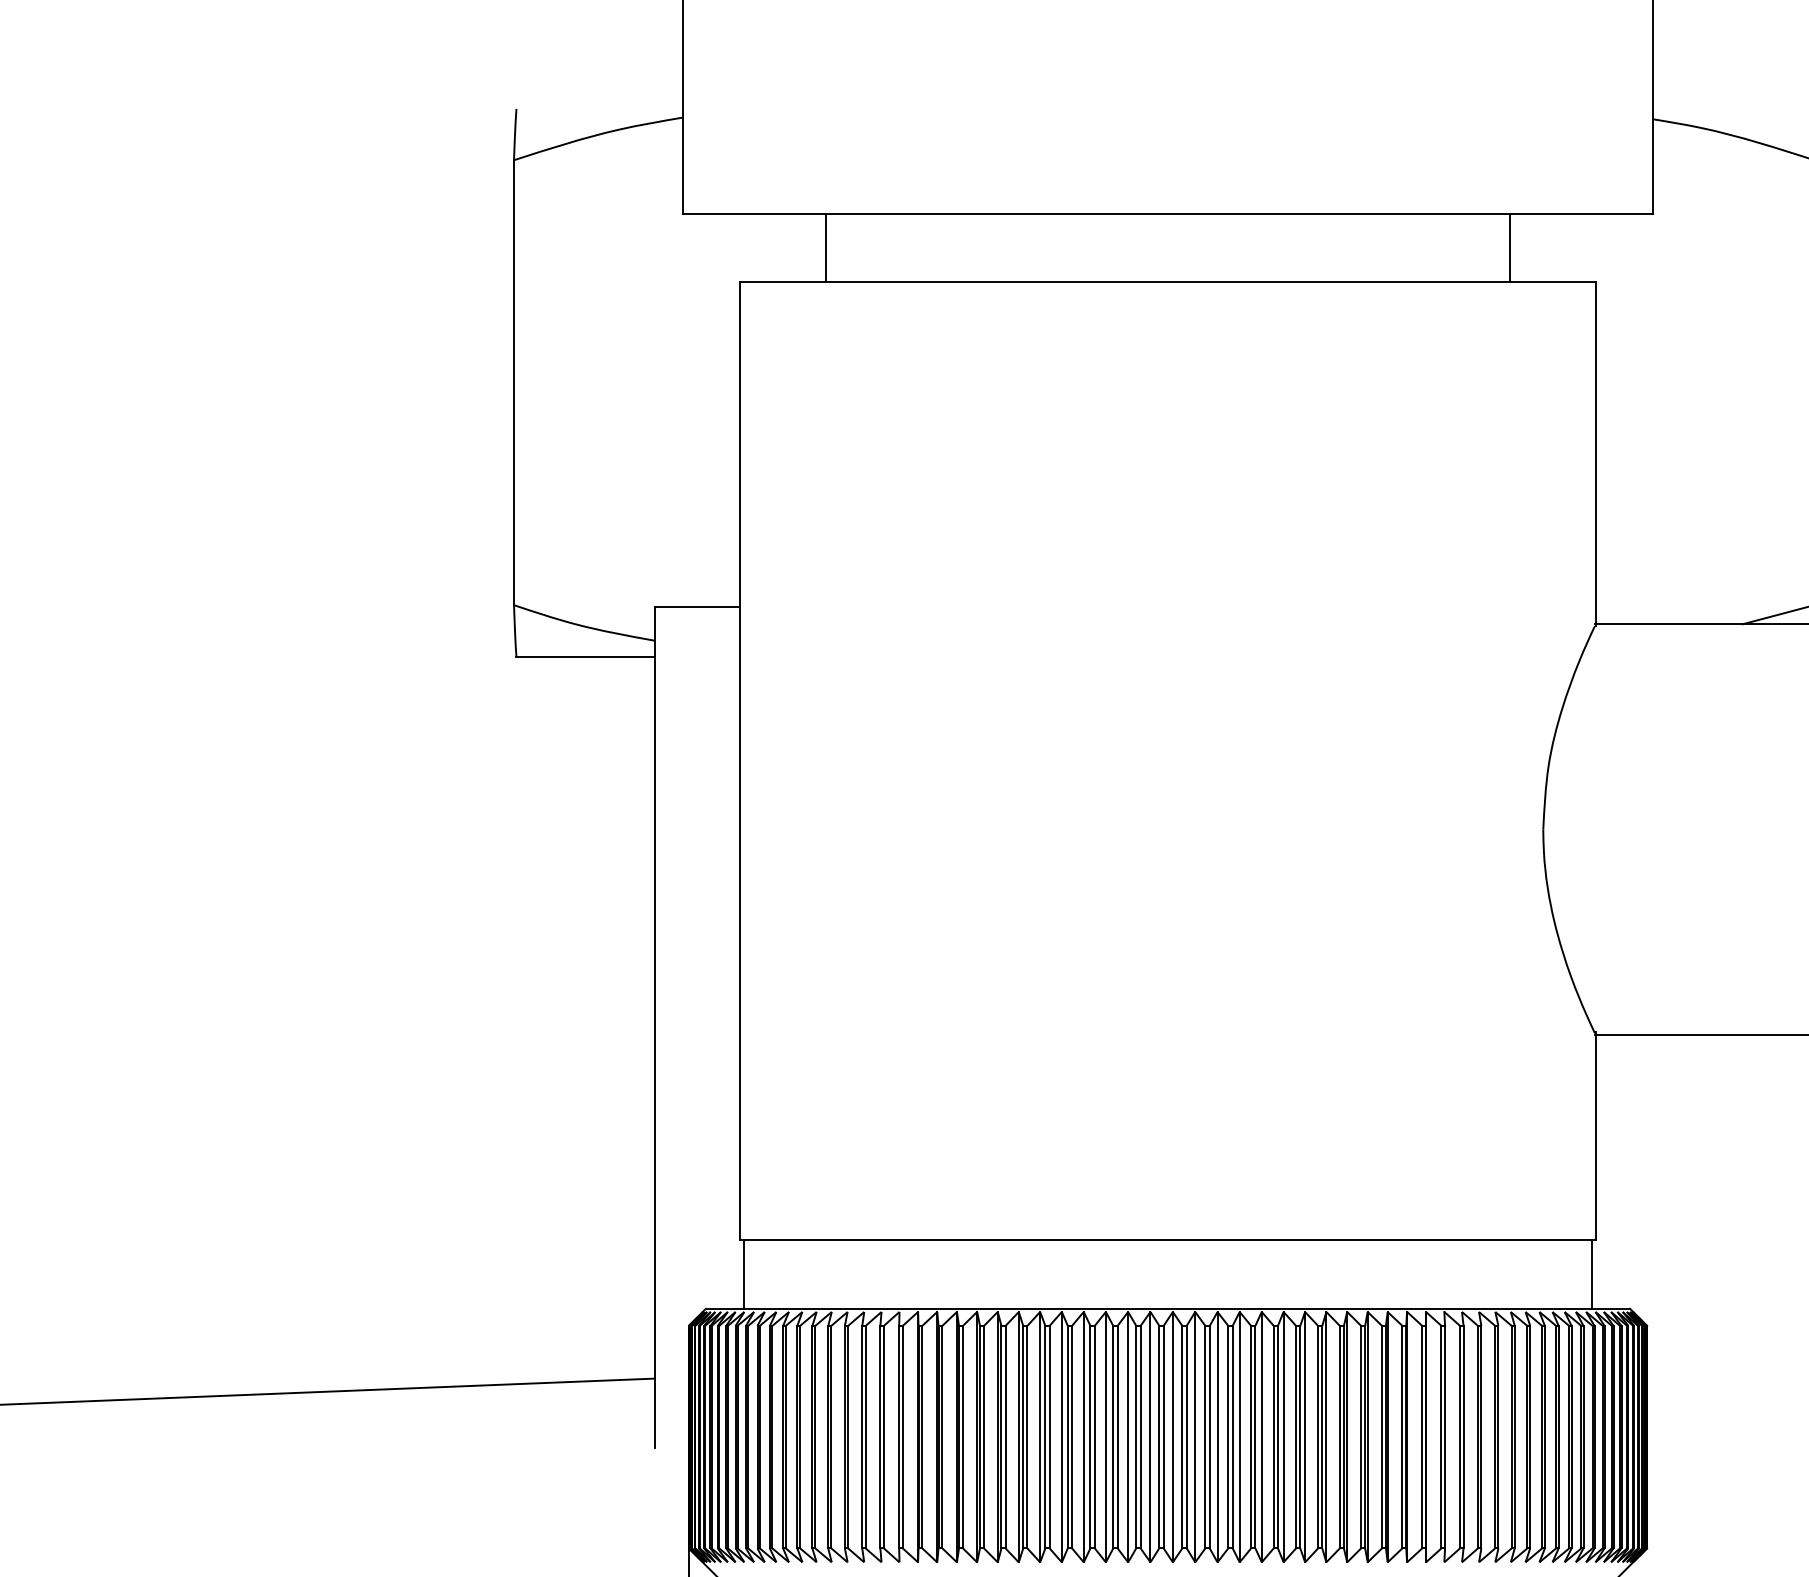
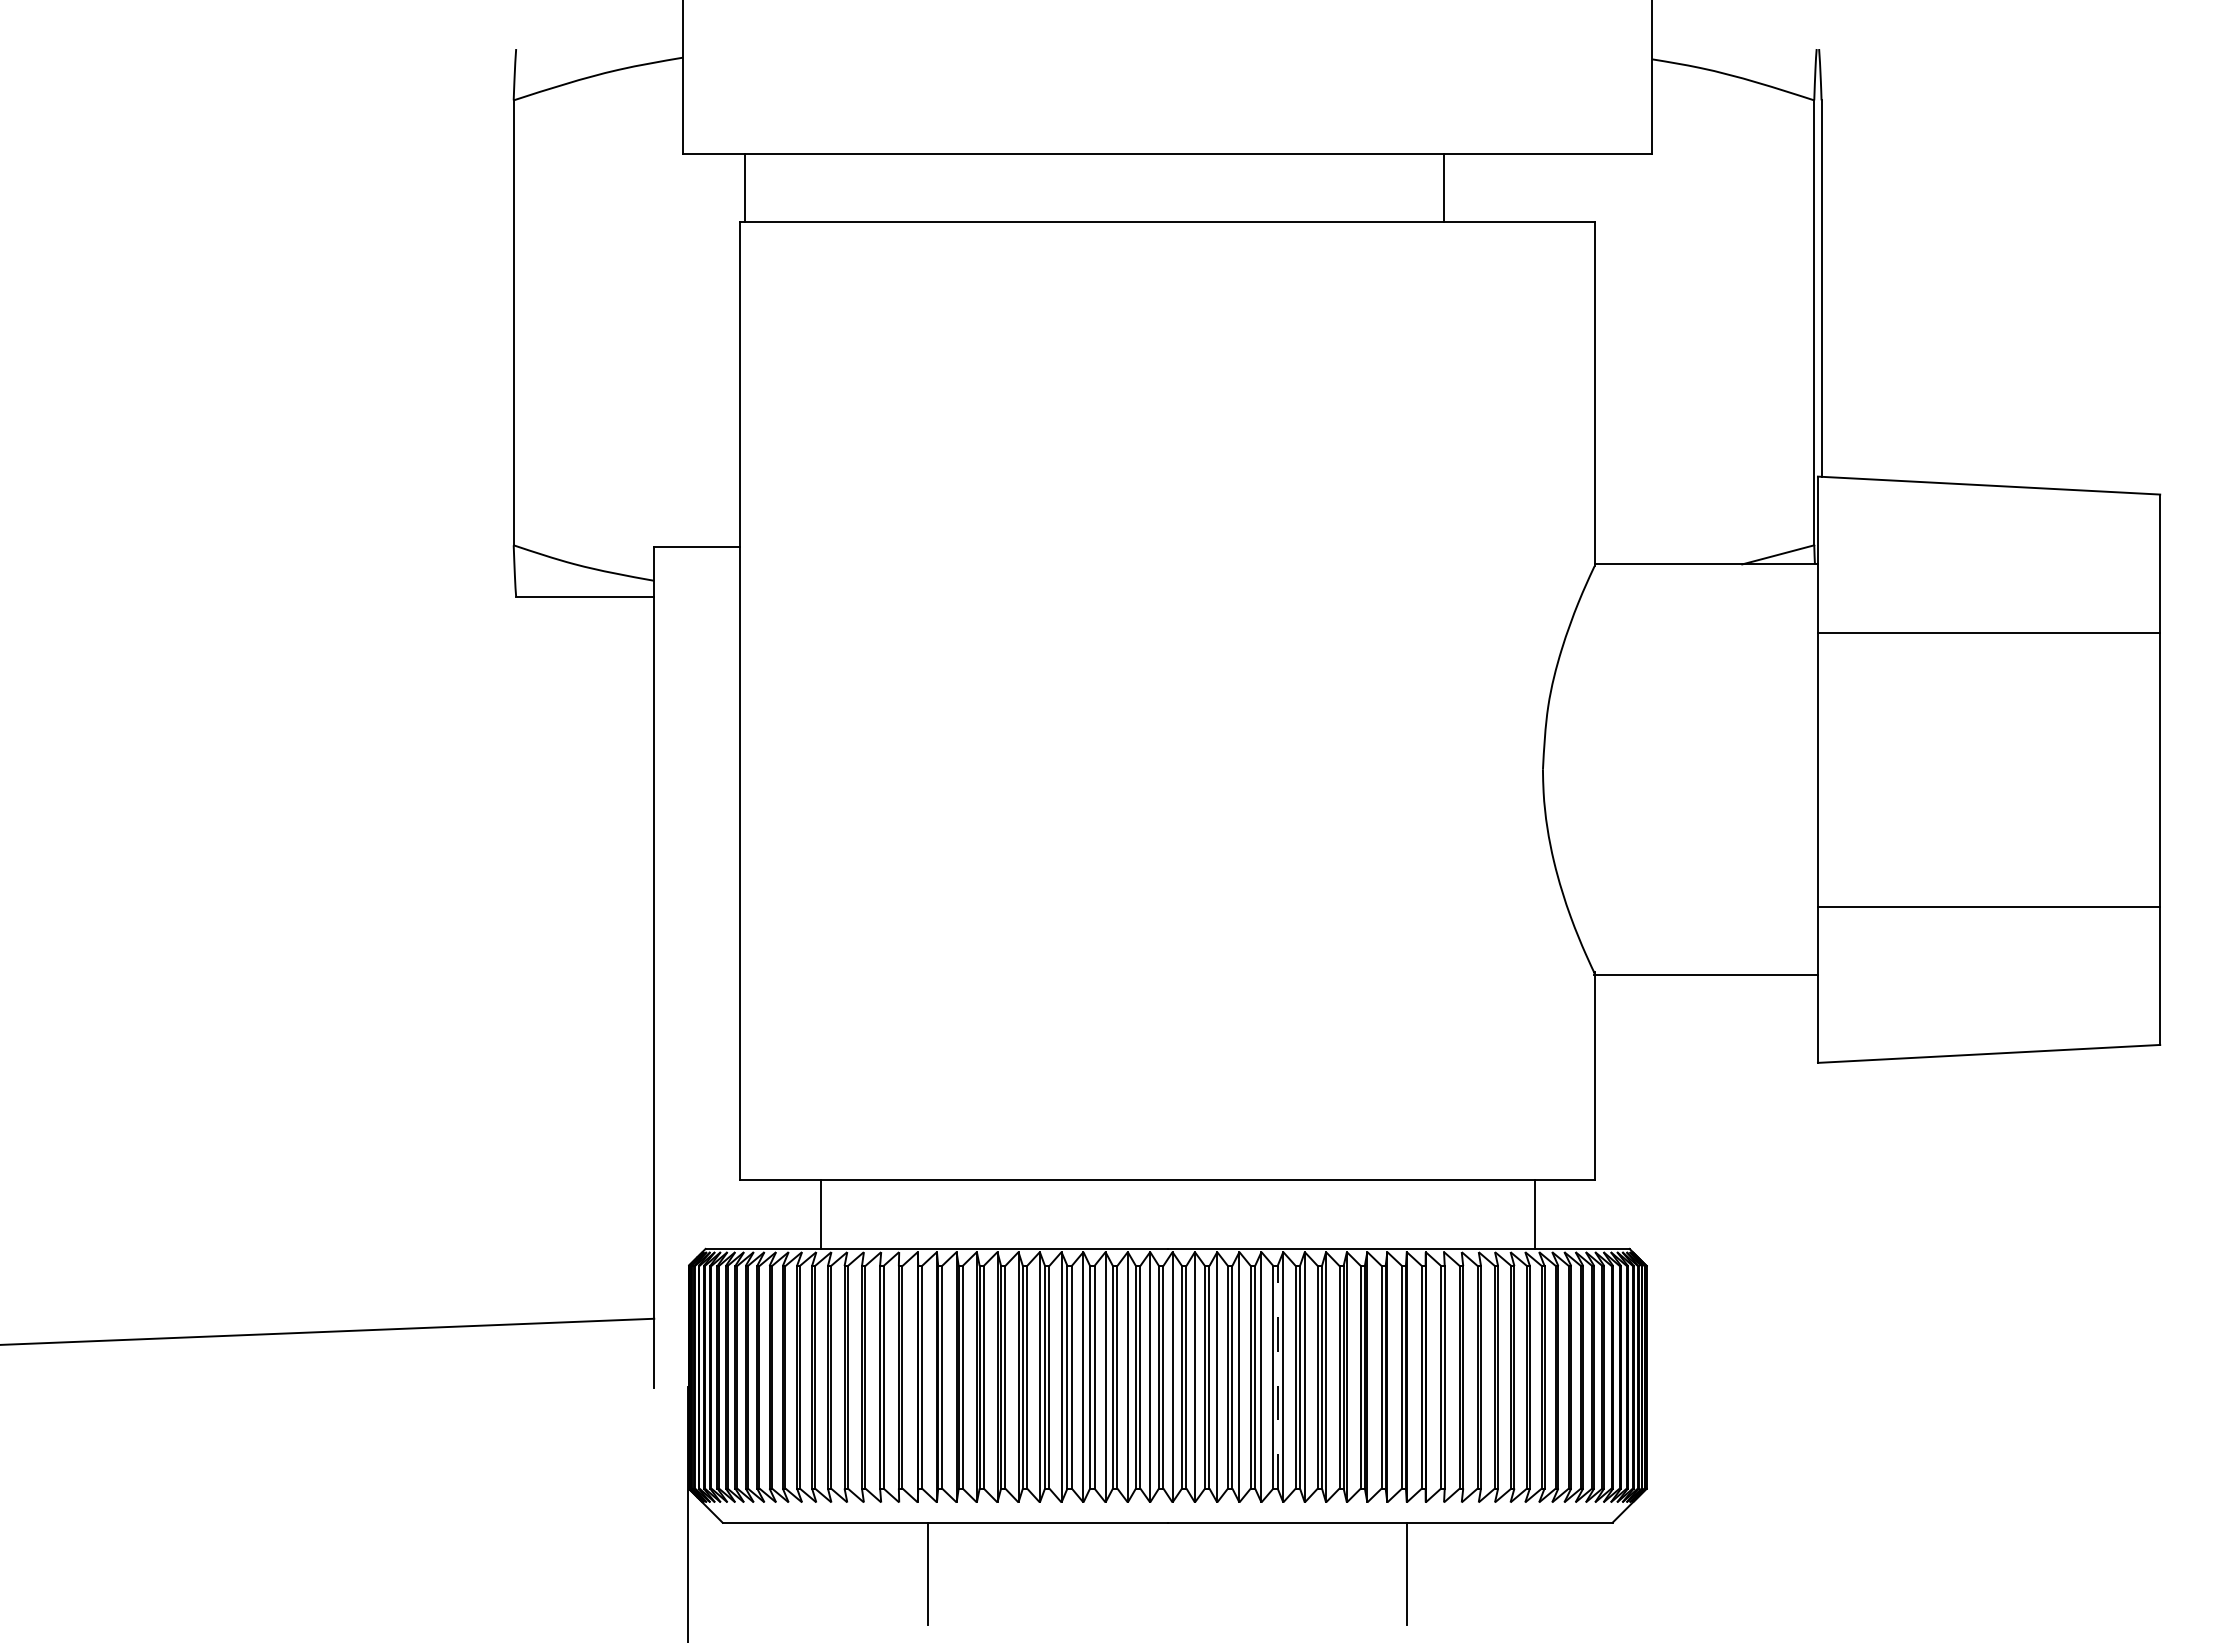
line: (825, 247) -> (745, 187), moved
line: (1509, 247) -> (1443, 187), moved
line: (743, 1274) -> (821, 1214), moved
line: (1592, 1274) -> (1535, 1214), moved
line: (1277, 1436) -> (1277, 1376), solid -> dashed

